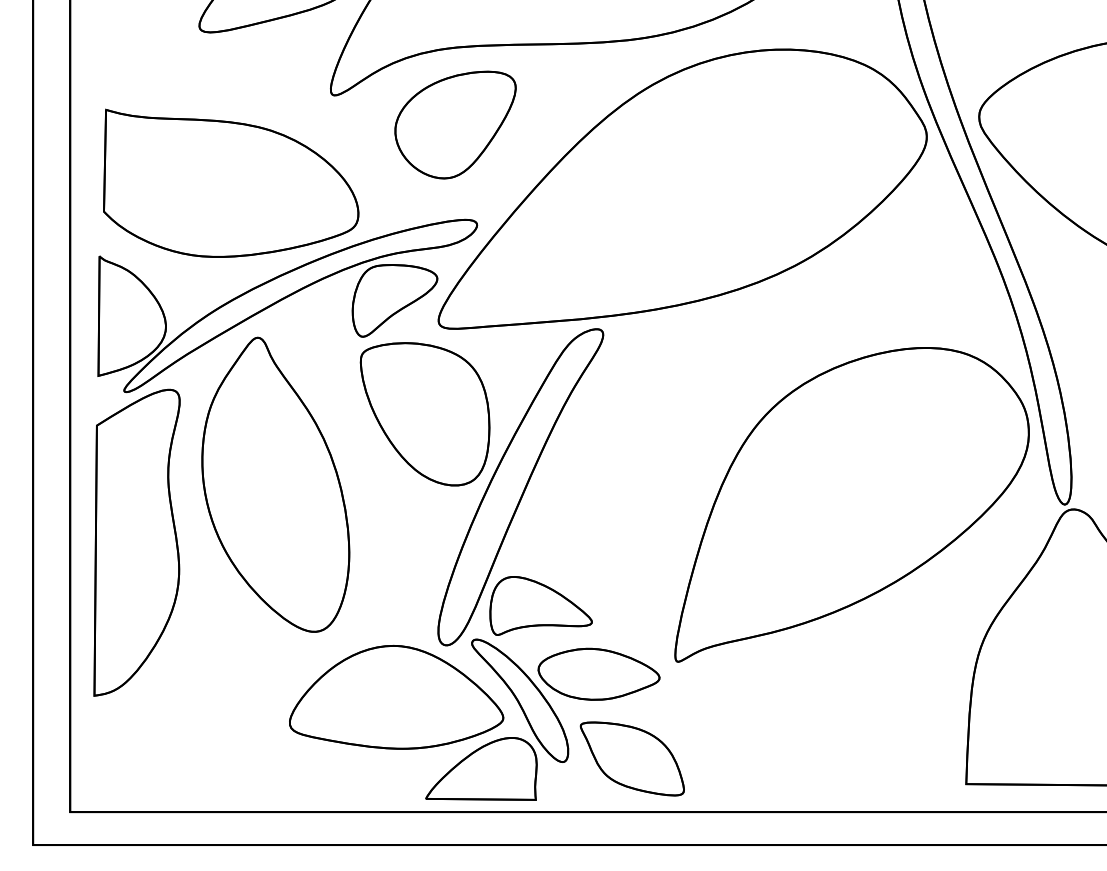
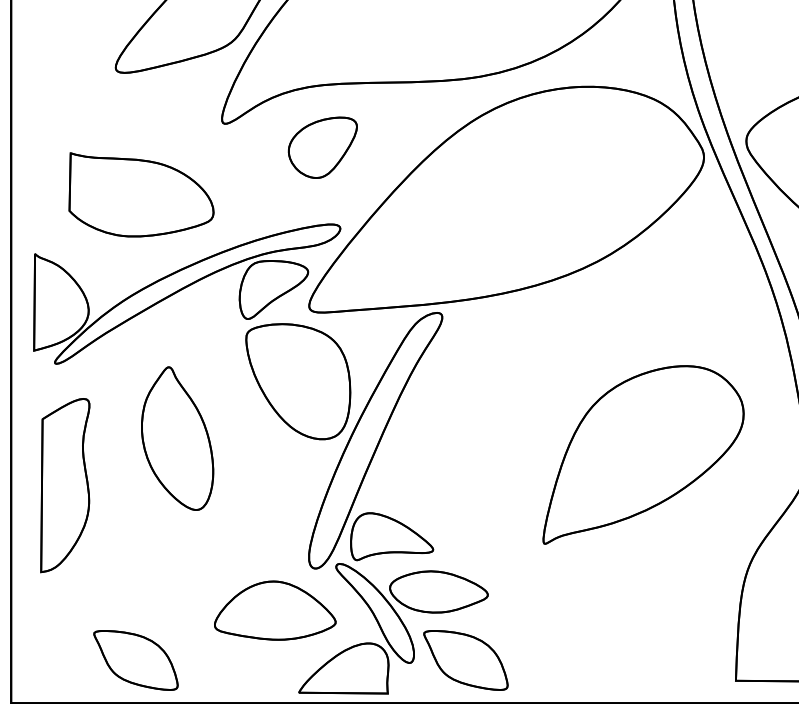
part: (455, 124) -> (322, 147), size x0.7
part: (231, 182) -> (141, 194), size x0.7
part: (275, 484) -> (177, 438), size x0.6
part: (851, 504) -> (643, 454), size x0.7
part: (136, 542) -> (64, 485), size x0.7
part: (396, 697) -> (275, 610), size x0.7
part: (223, 758) -> (135, 660), added

